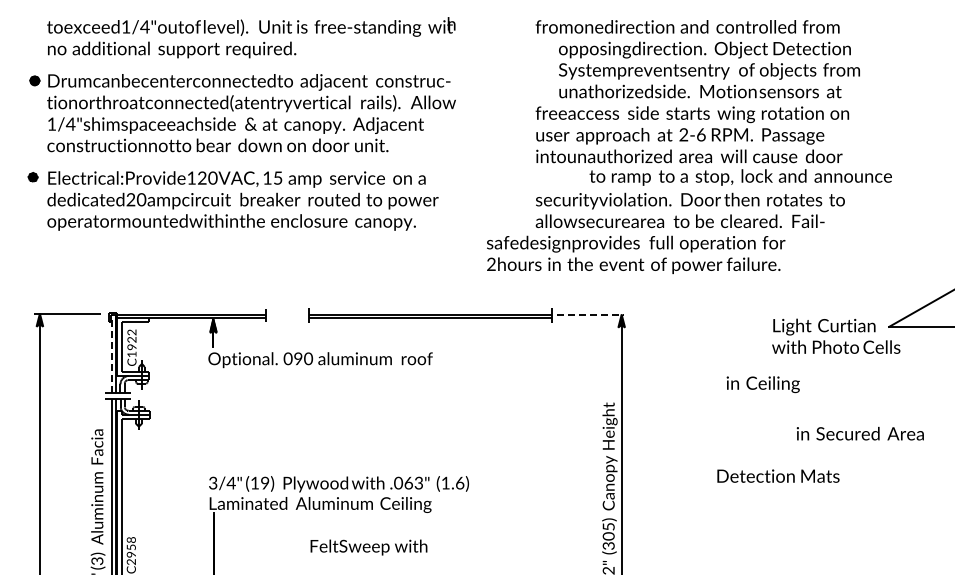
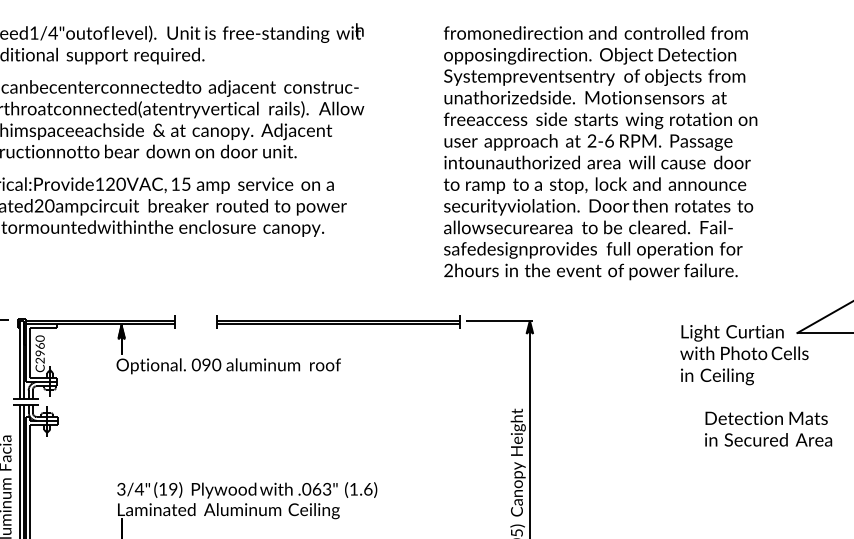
text: (709, 69) -> (594, 75), moved
text: (740, 177) -> (594, 185), moved
text: (636, 254) -> (593, 260), moved
line: (590, 314) -> (498, 320), dashed -> solid
text: (131, 343) -> (39, 349), C1922 -> C2960
line: (111, 353) -> (19, 359), dashed -> solid
text: (762, 384) -> (716, 376), moved
text: (778, 475) -> (766, 417), moved

